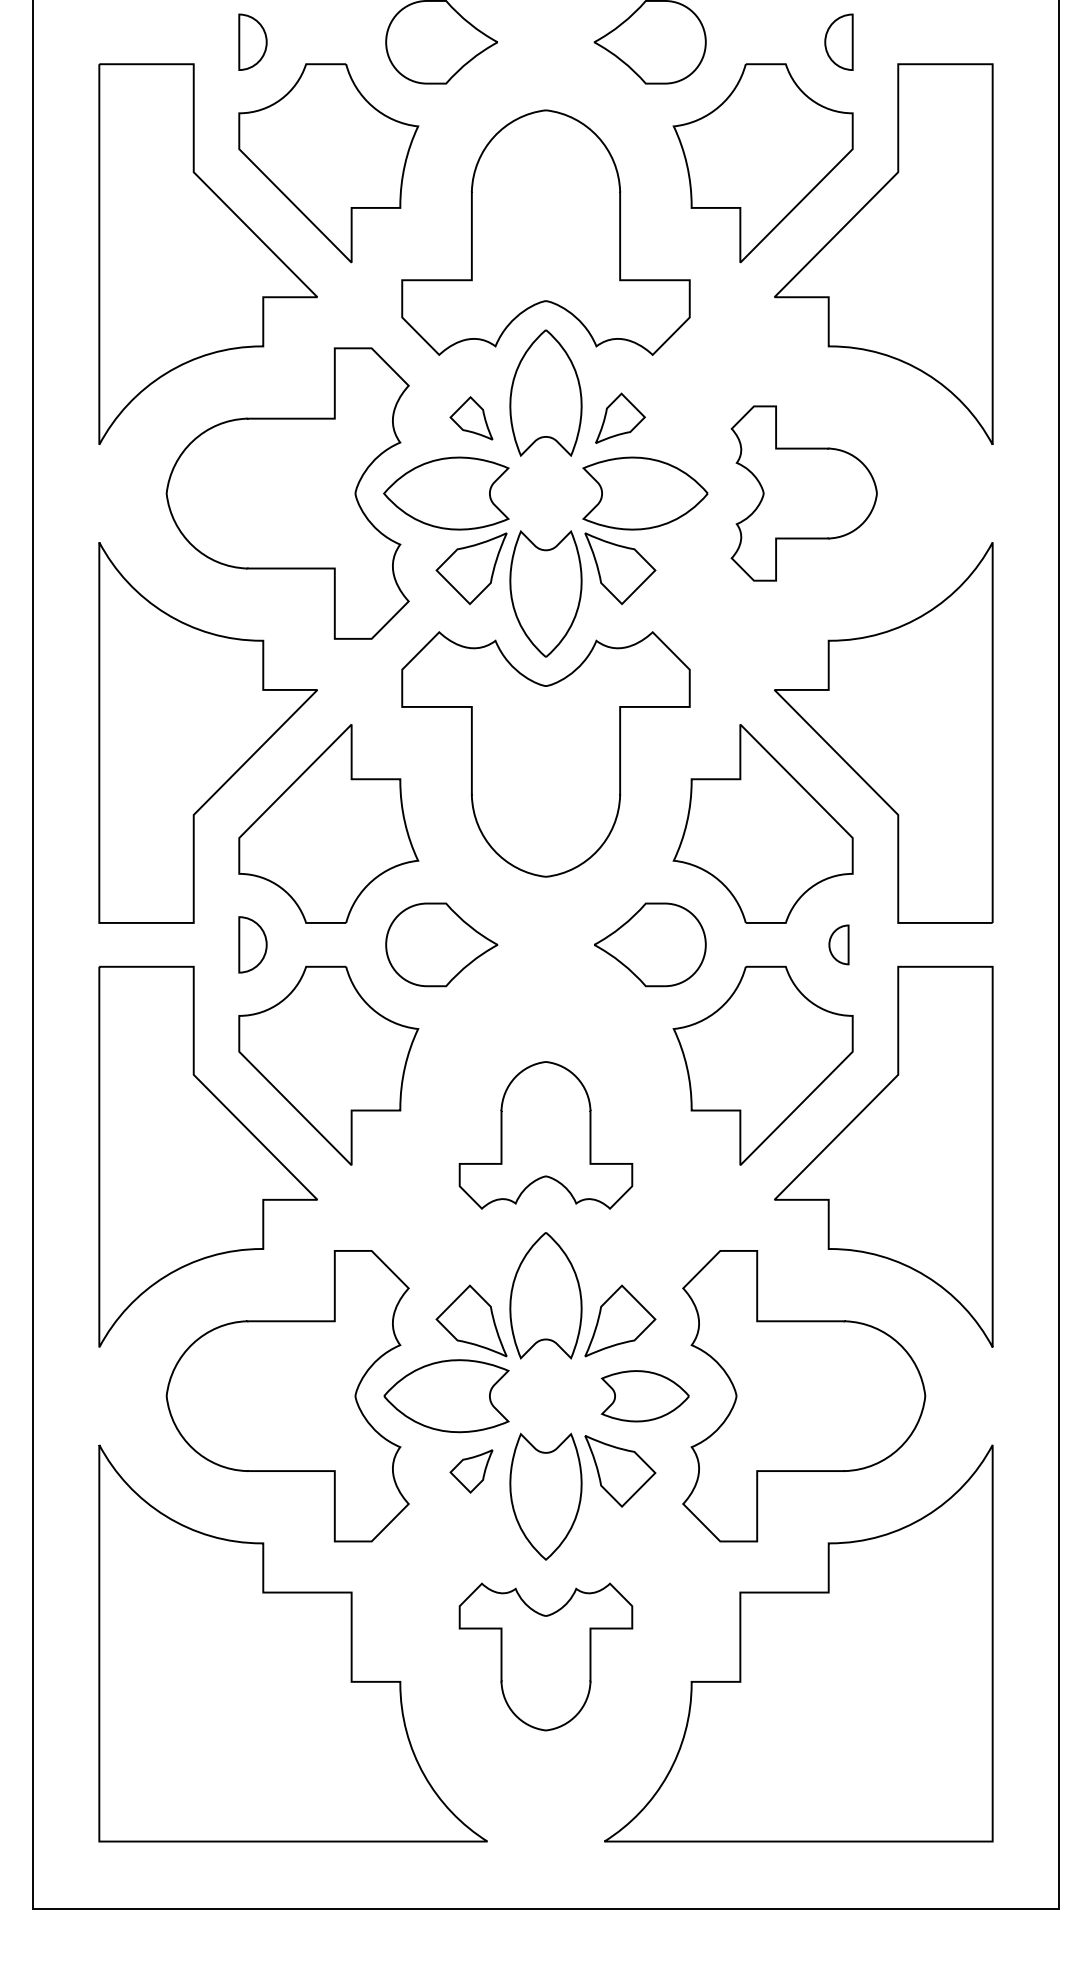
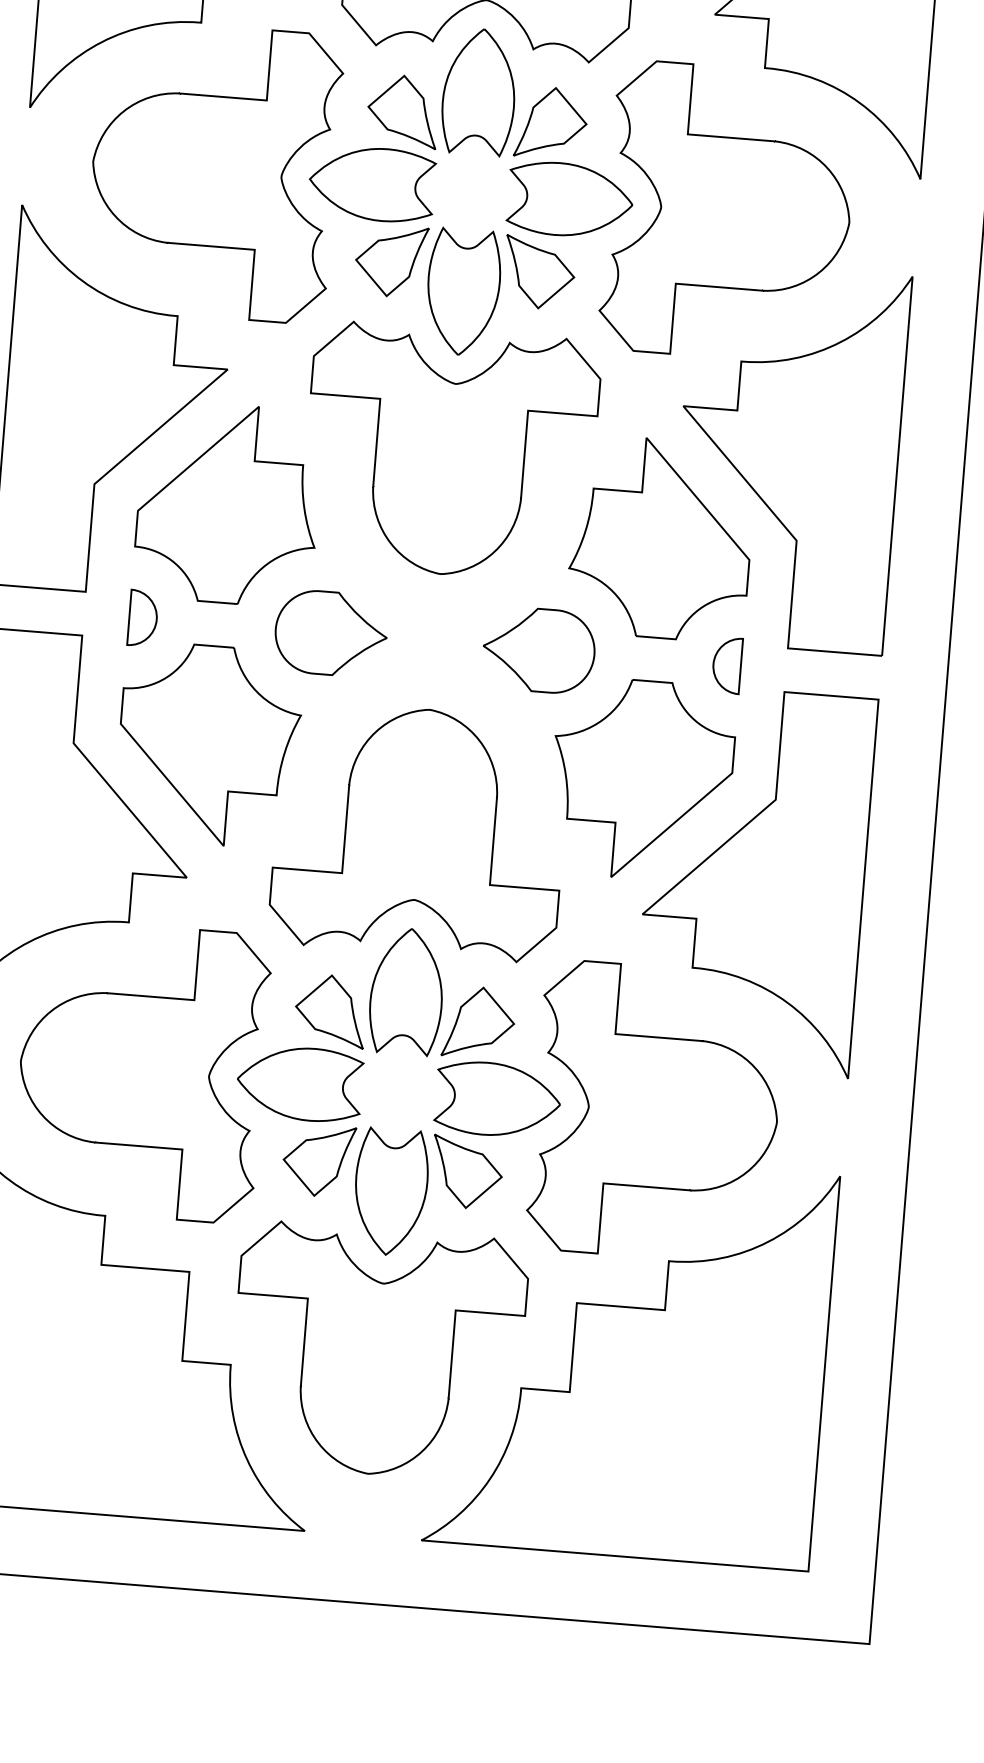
part: (471, 418) -> (403, 111), size x1.67
part: (620, 418) -> (551, 123), size x1.43
part: (804, 493) -> (728, 212), size x1.67
part: (838, 944) -> (726, 665), size x1.43
part: (545, 1135) -> (419, 831), size x1.67
part: (645, 1396) -> (498, 1100), size x1.43
part: (471, 1471) -> (318, 1160), size x1.67
part: (545, 1656) -> (377, 1351), size x1.67

